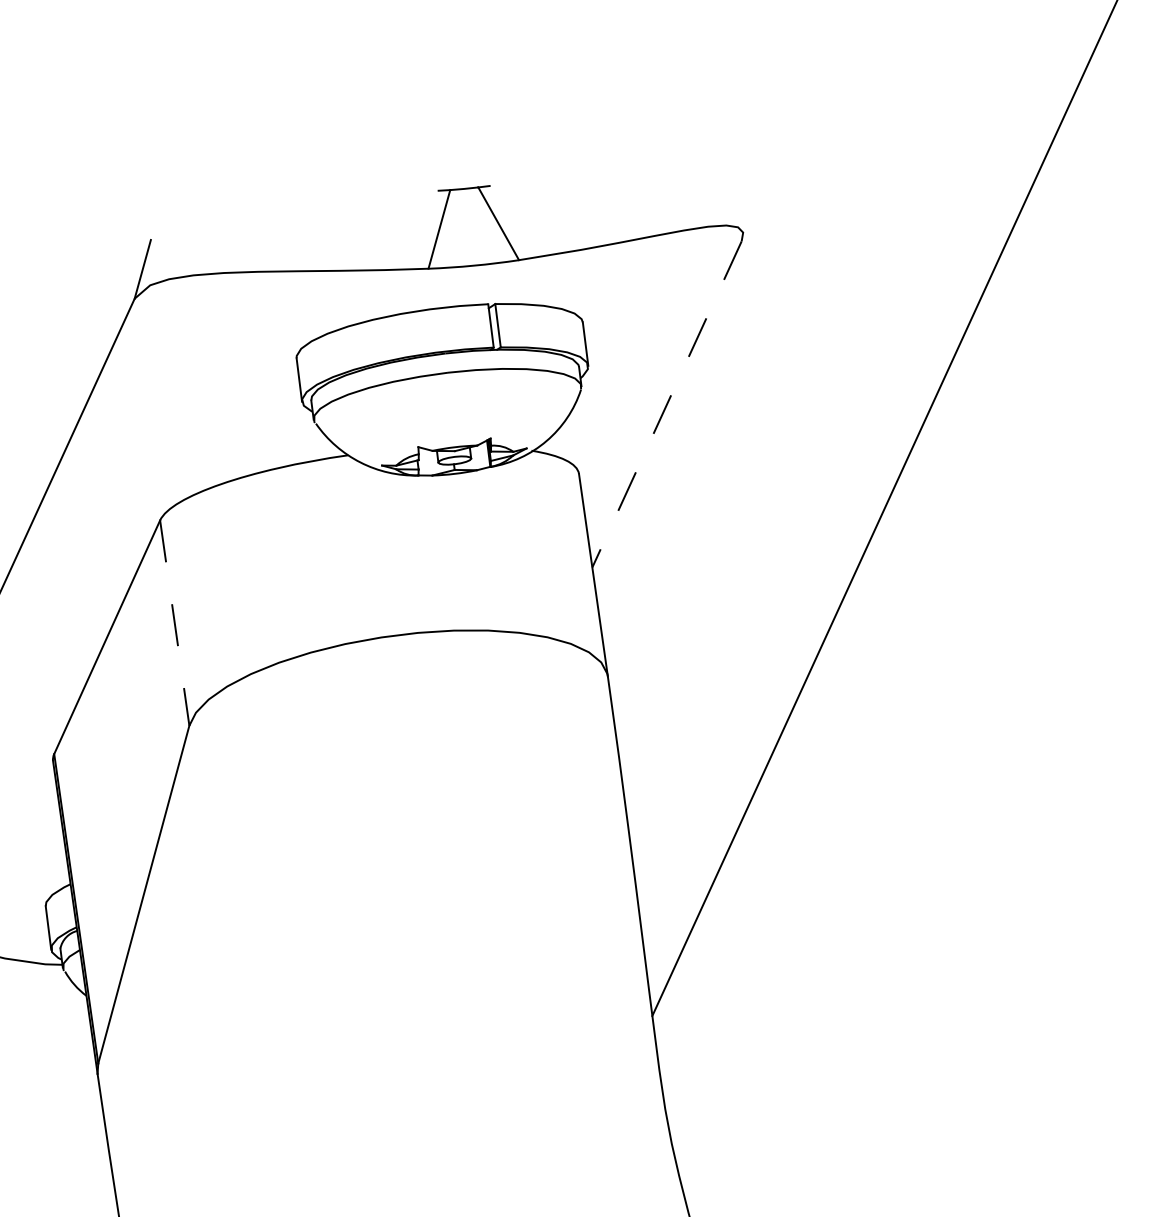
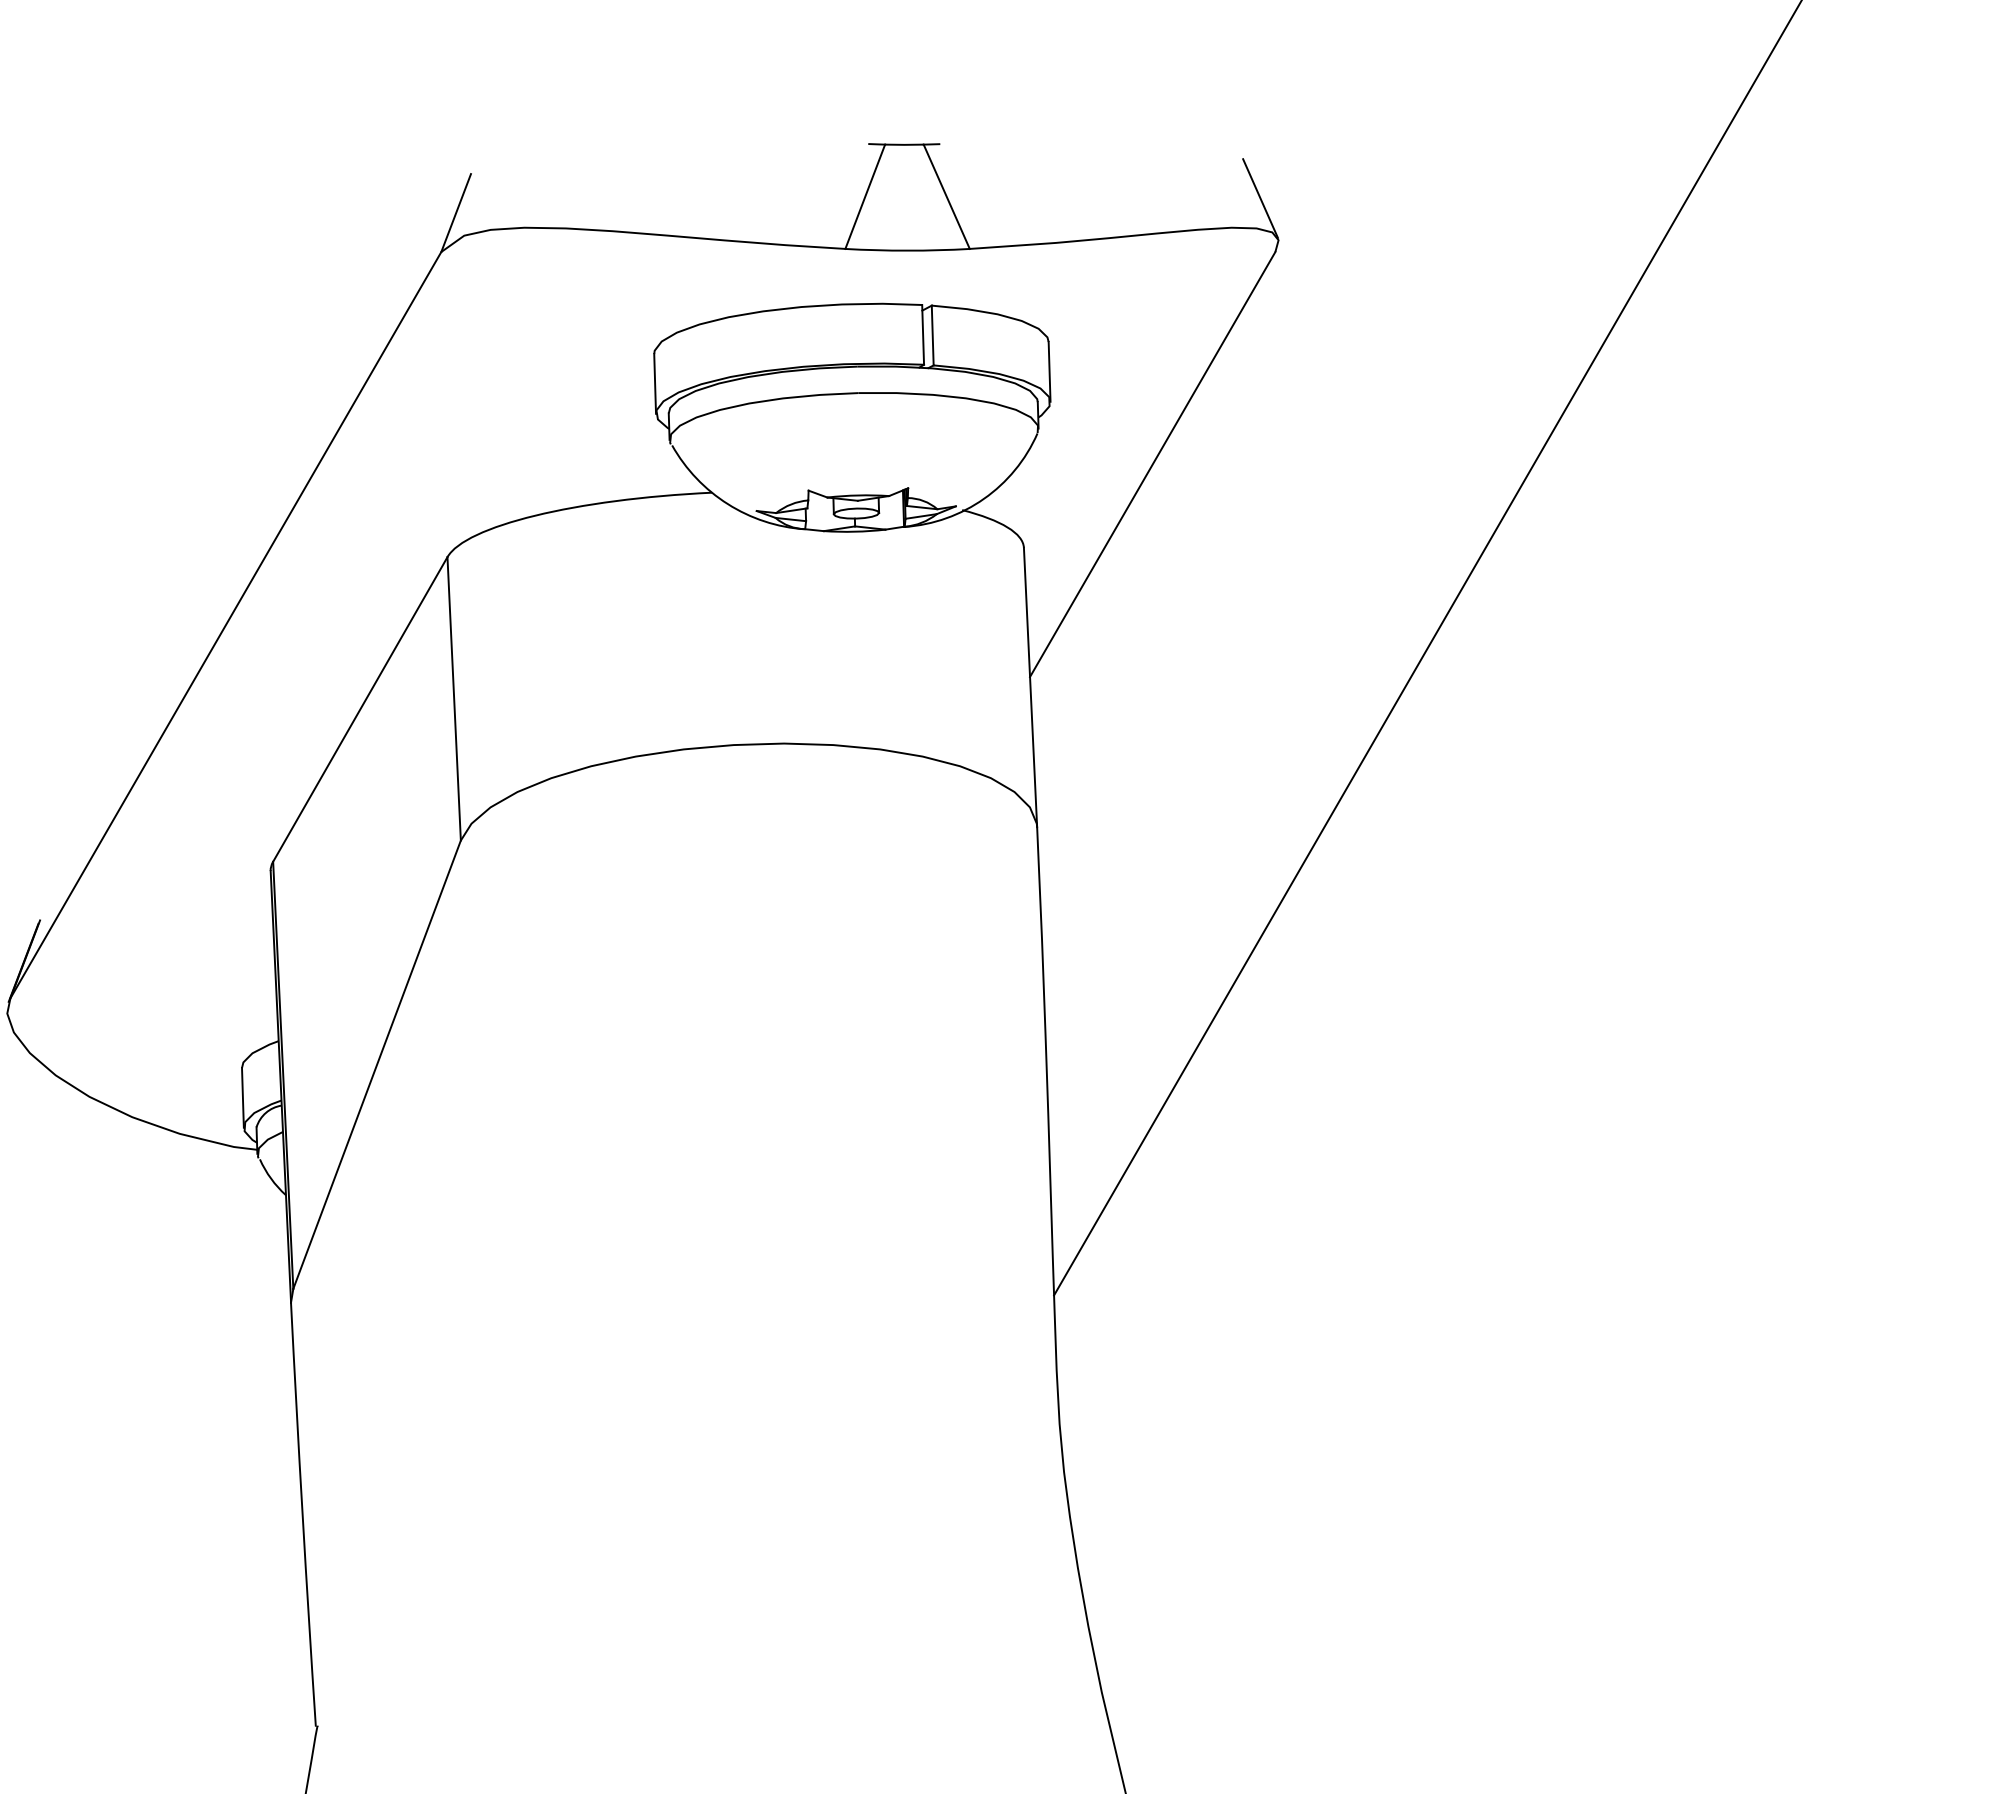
line: (727, 203) -> (1260, 198), added
line: (666, 404) -> (1152, 464), dashed -> solid
line: (174, 622) -> (454, 698), dashed -> solid

